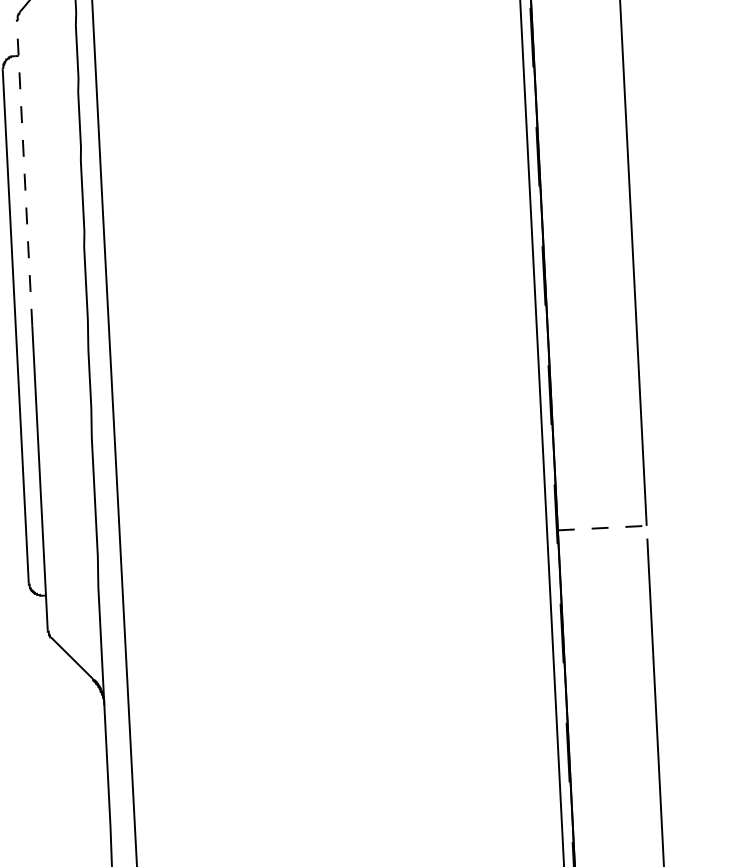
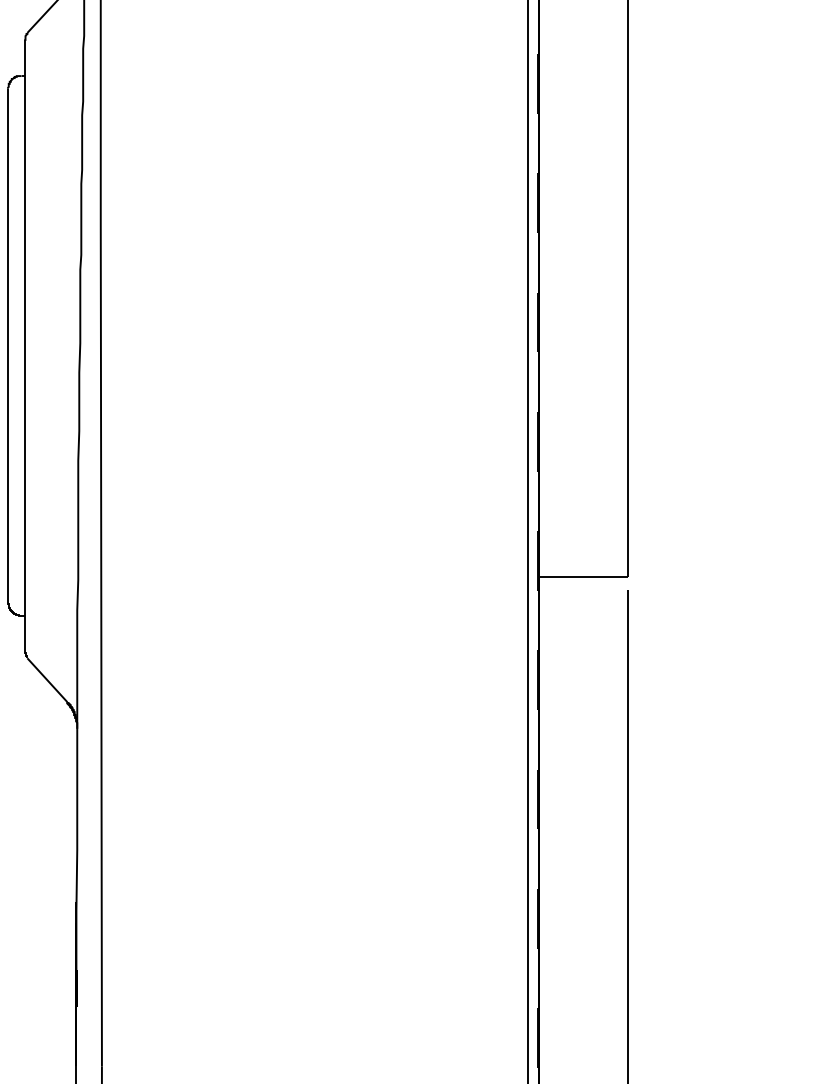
line: (24, 172) -> (24, 192), dashed -> solid
line: (603, 528) -> (584, 577), dashed -> solid

